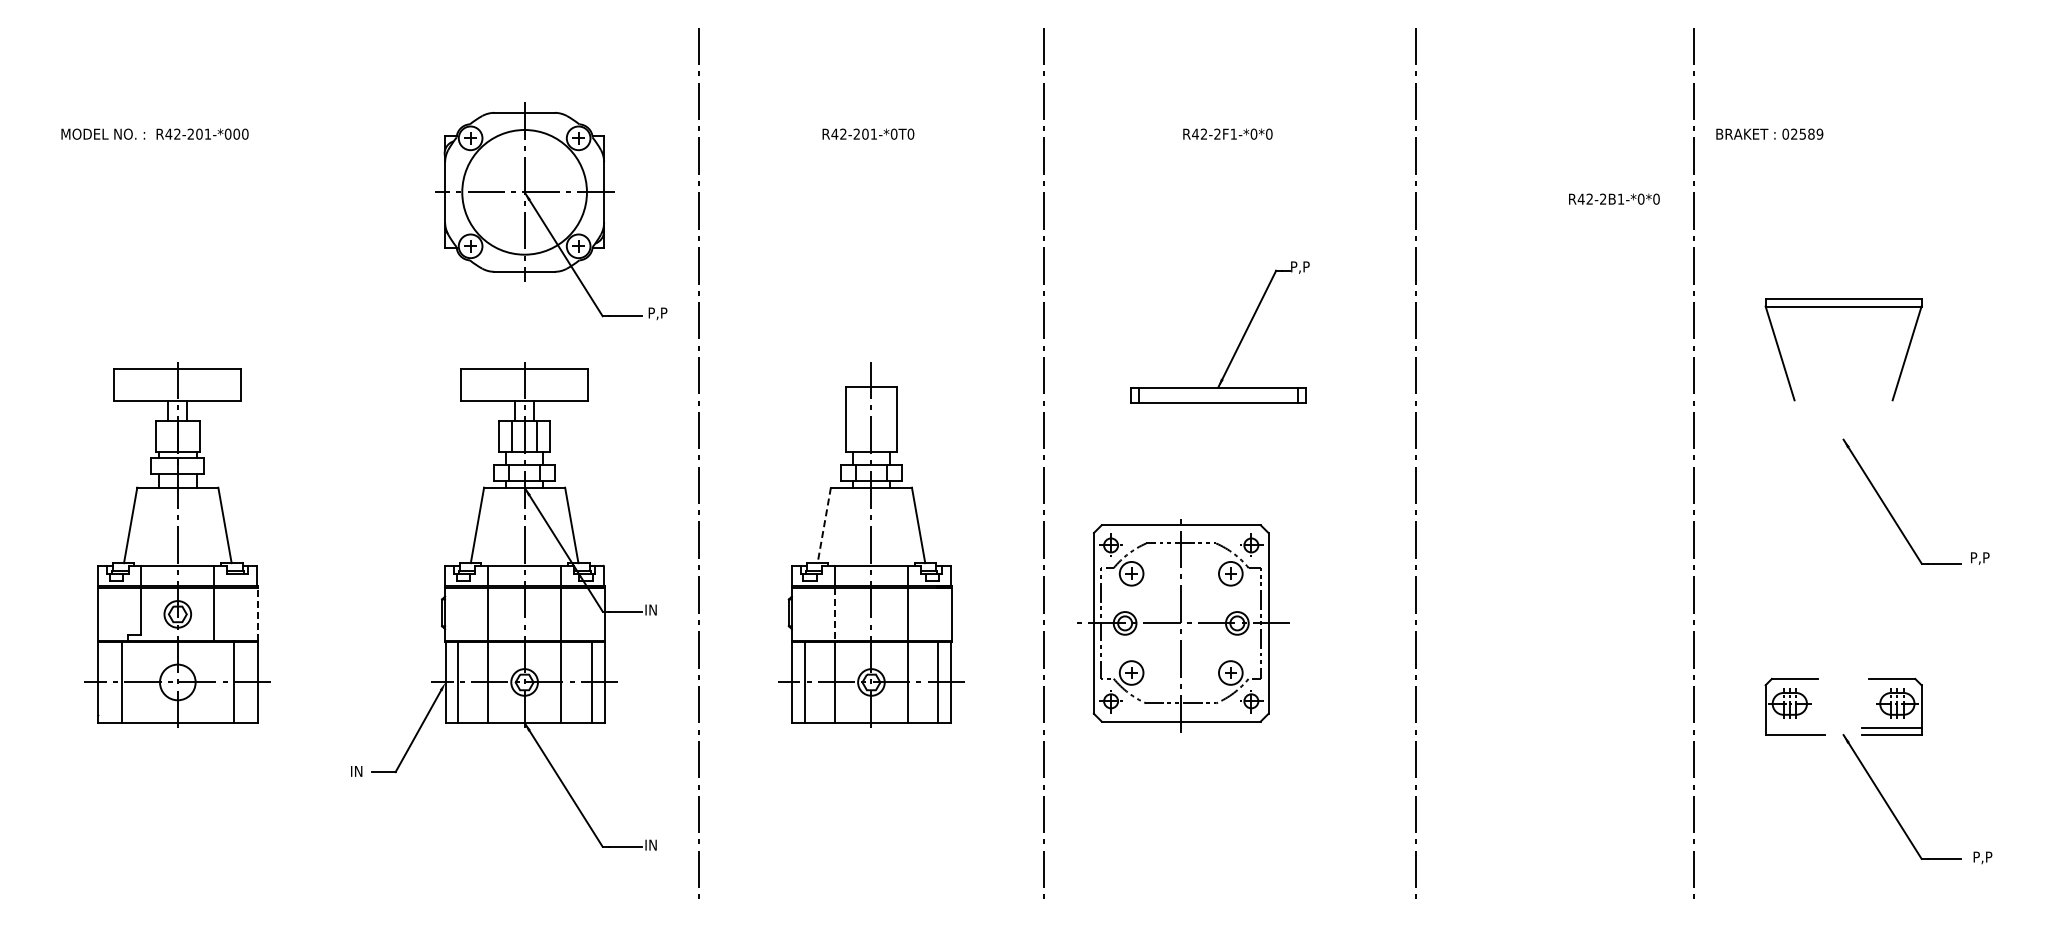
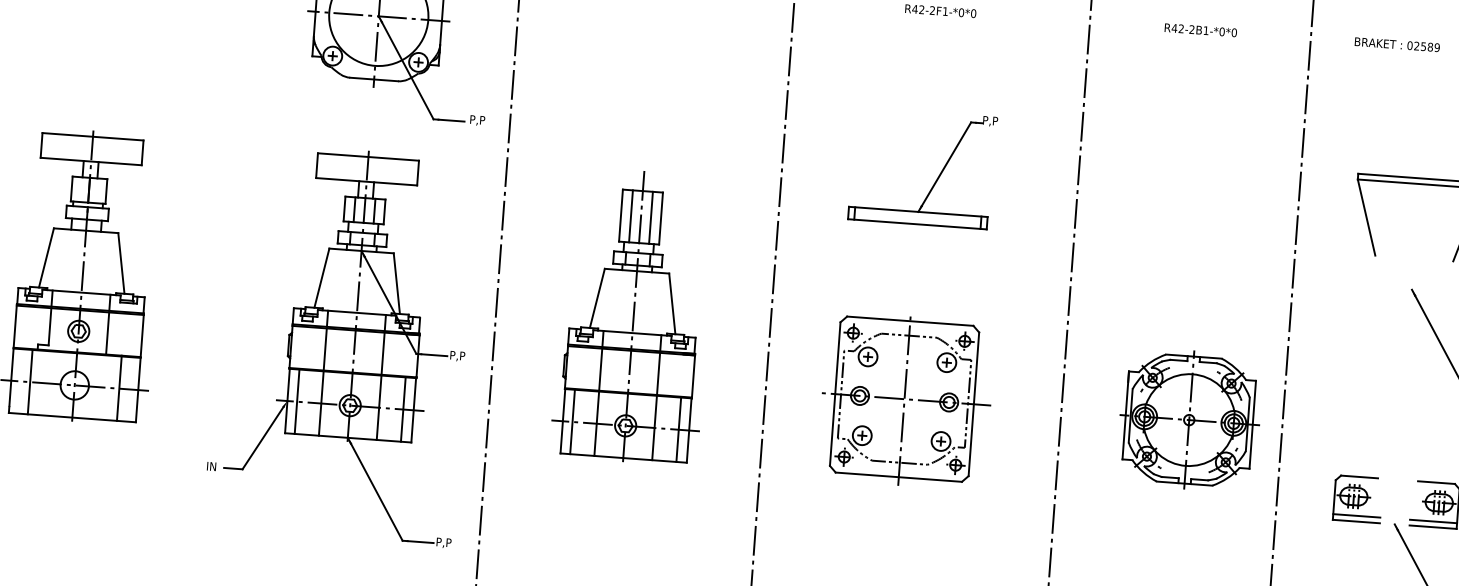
text: (1769, 133) -> (1397, 44), moved
text: (1614, 198) -> (1201, 29), moved
line: (858, 419) -> (630, 216), added
line: (884, 419) -> (651, 217), added
line: (824, 525) -> (597, 298), dashed -> solid
text: (655, 610) -> (458, 356), IN -> P,P
line: (257, 613) -> (142, 335), dashed -> solid
line: (835, 614) -> (601, 369), dashed -> solid
part: (1577, 623) -> (1189, 420), added
part: (1183, 625) -> (906, 400), moved
line: (1794, 727) -> (1356, 515), added
text: (655, 845) -> (444, 542), IN -> P,P

